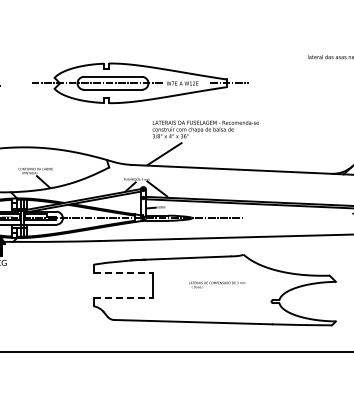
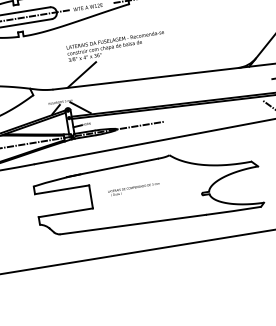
line: (123, 272) -> (62, 189), dashed -> solid
text: (217, 284) -> (134, 188), moved
line: (123, 298) -> (65, 213), dashed -> solid

